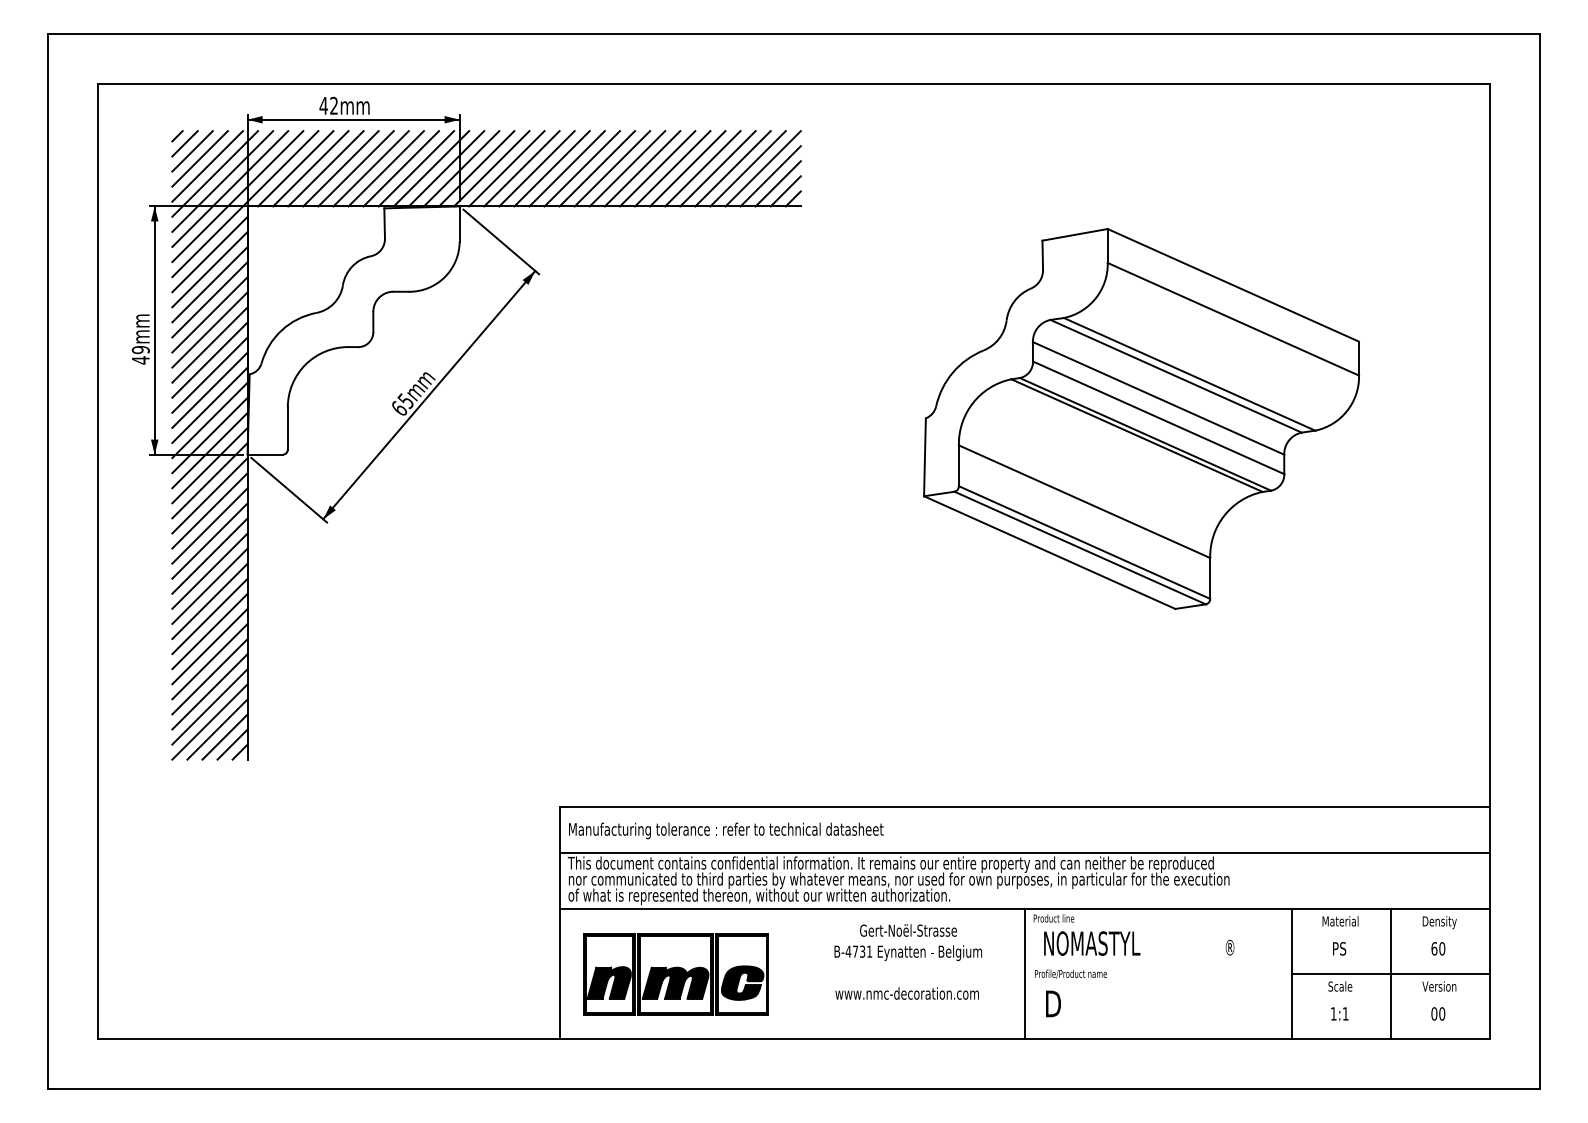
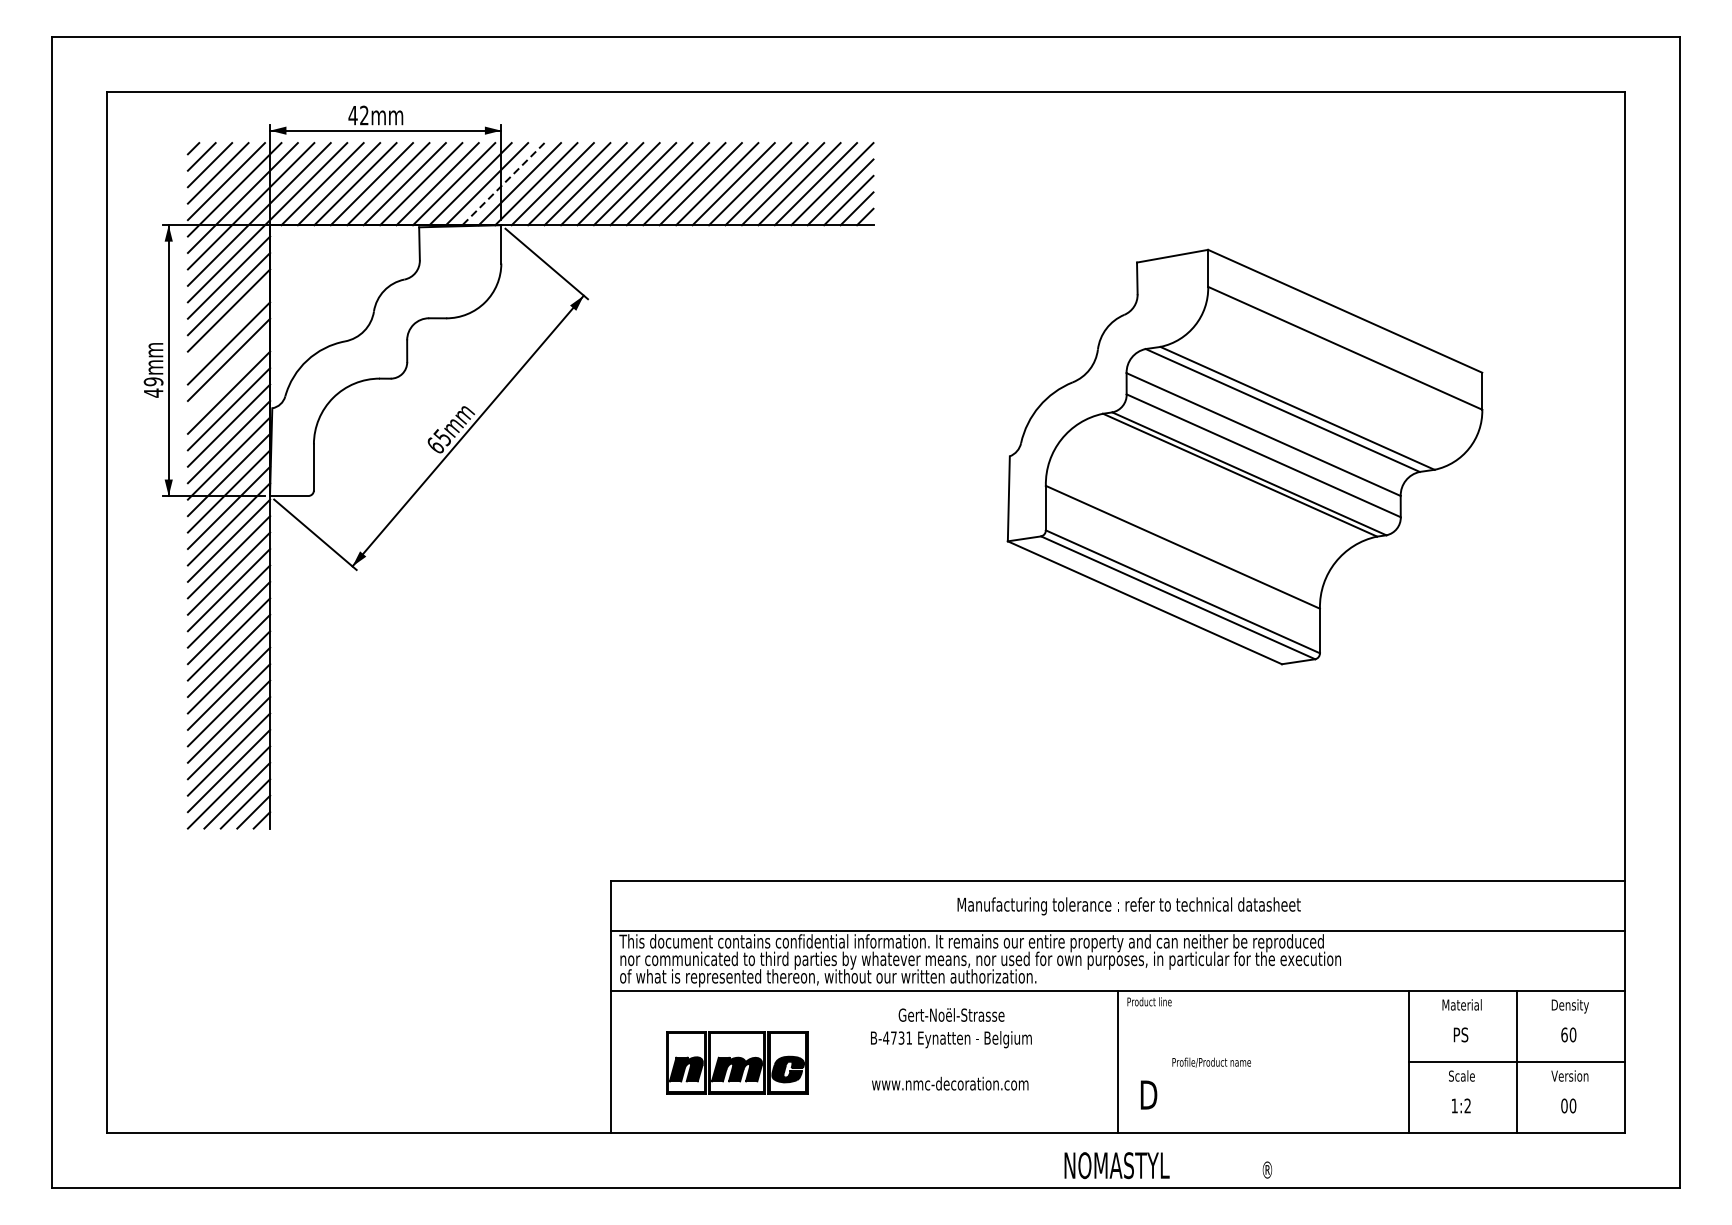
line: (461, 169) -> (503, 184), solid -> dashed
line: (209, 299) -> (228, 326), removed
line: (209, 344) -> (228, 375), removed
text: (726, 830) -> (1129, 905), moved
text: (1139, 943) -> (1168, 1165), moved
text: (908, 961) -> (951, 1048), moved
text: (1070, 973) -> (1211, 1061), moved
part: (675, 974) -> (736, 1062), size x0.7
text: (1345, 1013) -> (1467, 1105), 1:1 -> 1:2

